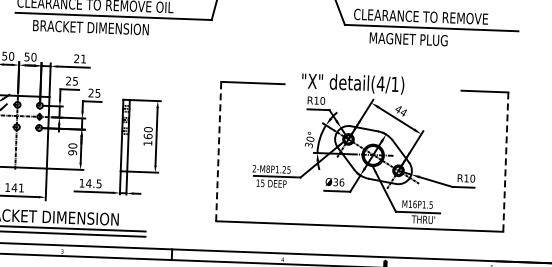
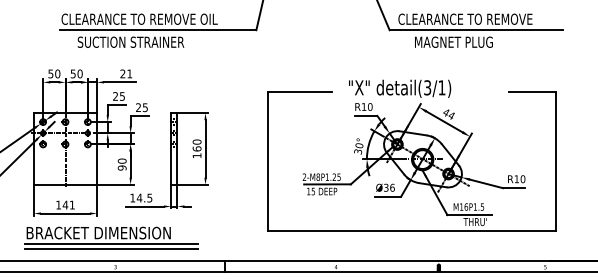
text: (90, 26) -> (135, 41), BRACKET DIMENSION -> SUCTION STRAINER
text: (380, 83) -> (427, 87), detail(4/1) -> detail(3/1)
line: (219, 151) -> (268, 161), dashed -> solid
line: (505, 162) -> (555, 161), dashed -> solid

